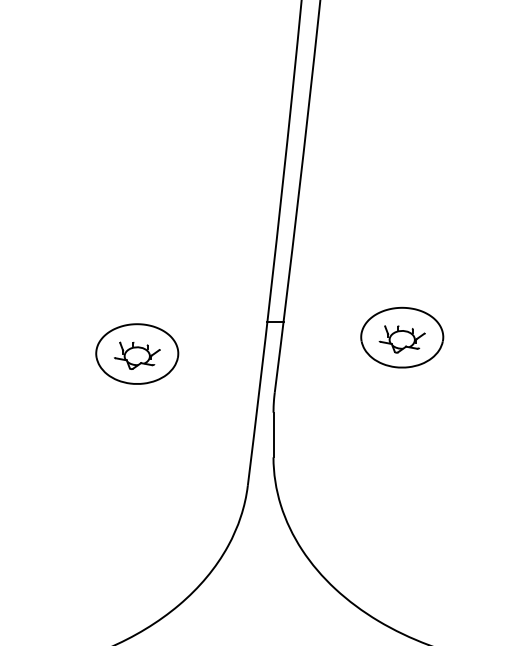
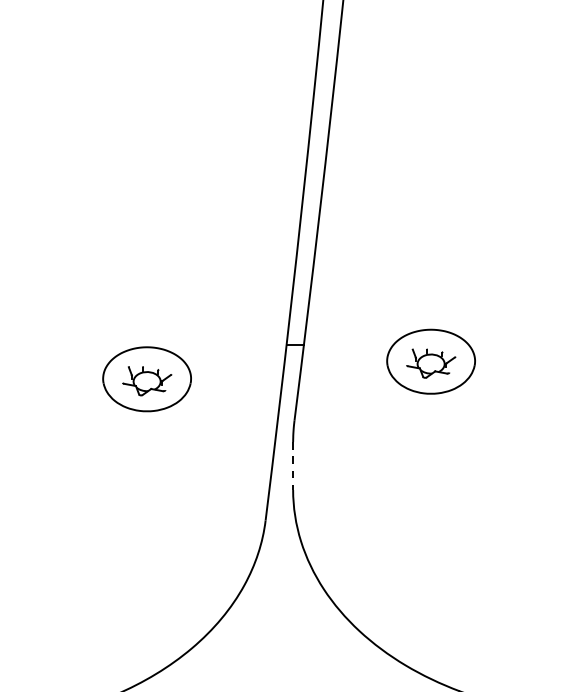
line: (273, 435) -> (293, 466), solid -> dashed

